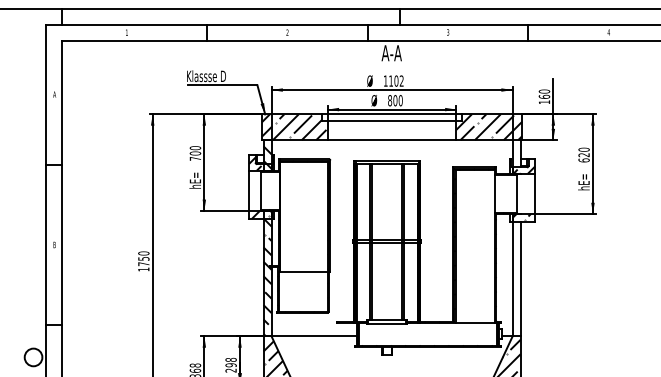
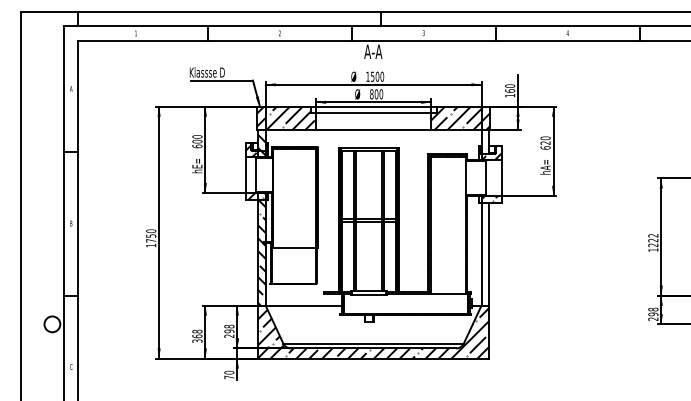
text: (396, 80) -> (377, 76), 1102 -> 1500
text: (195, 158) -> (197, 146), 700 -> 600
text: (583, 180) -> (545, 165), hE= -> hA=

